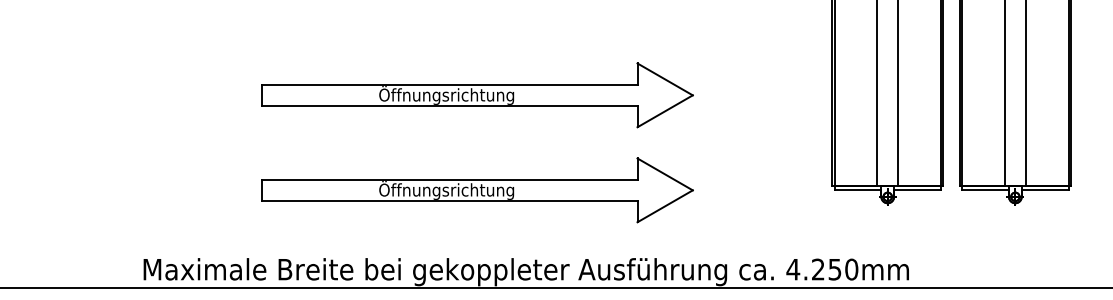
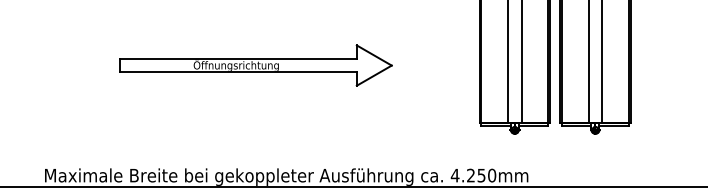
part: (477, 190) -> (255, 125), removed

